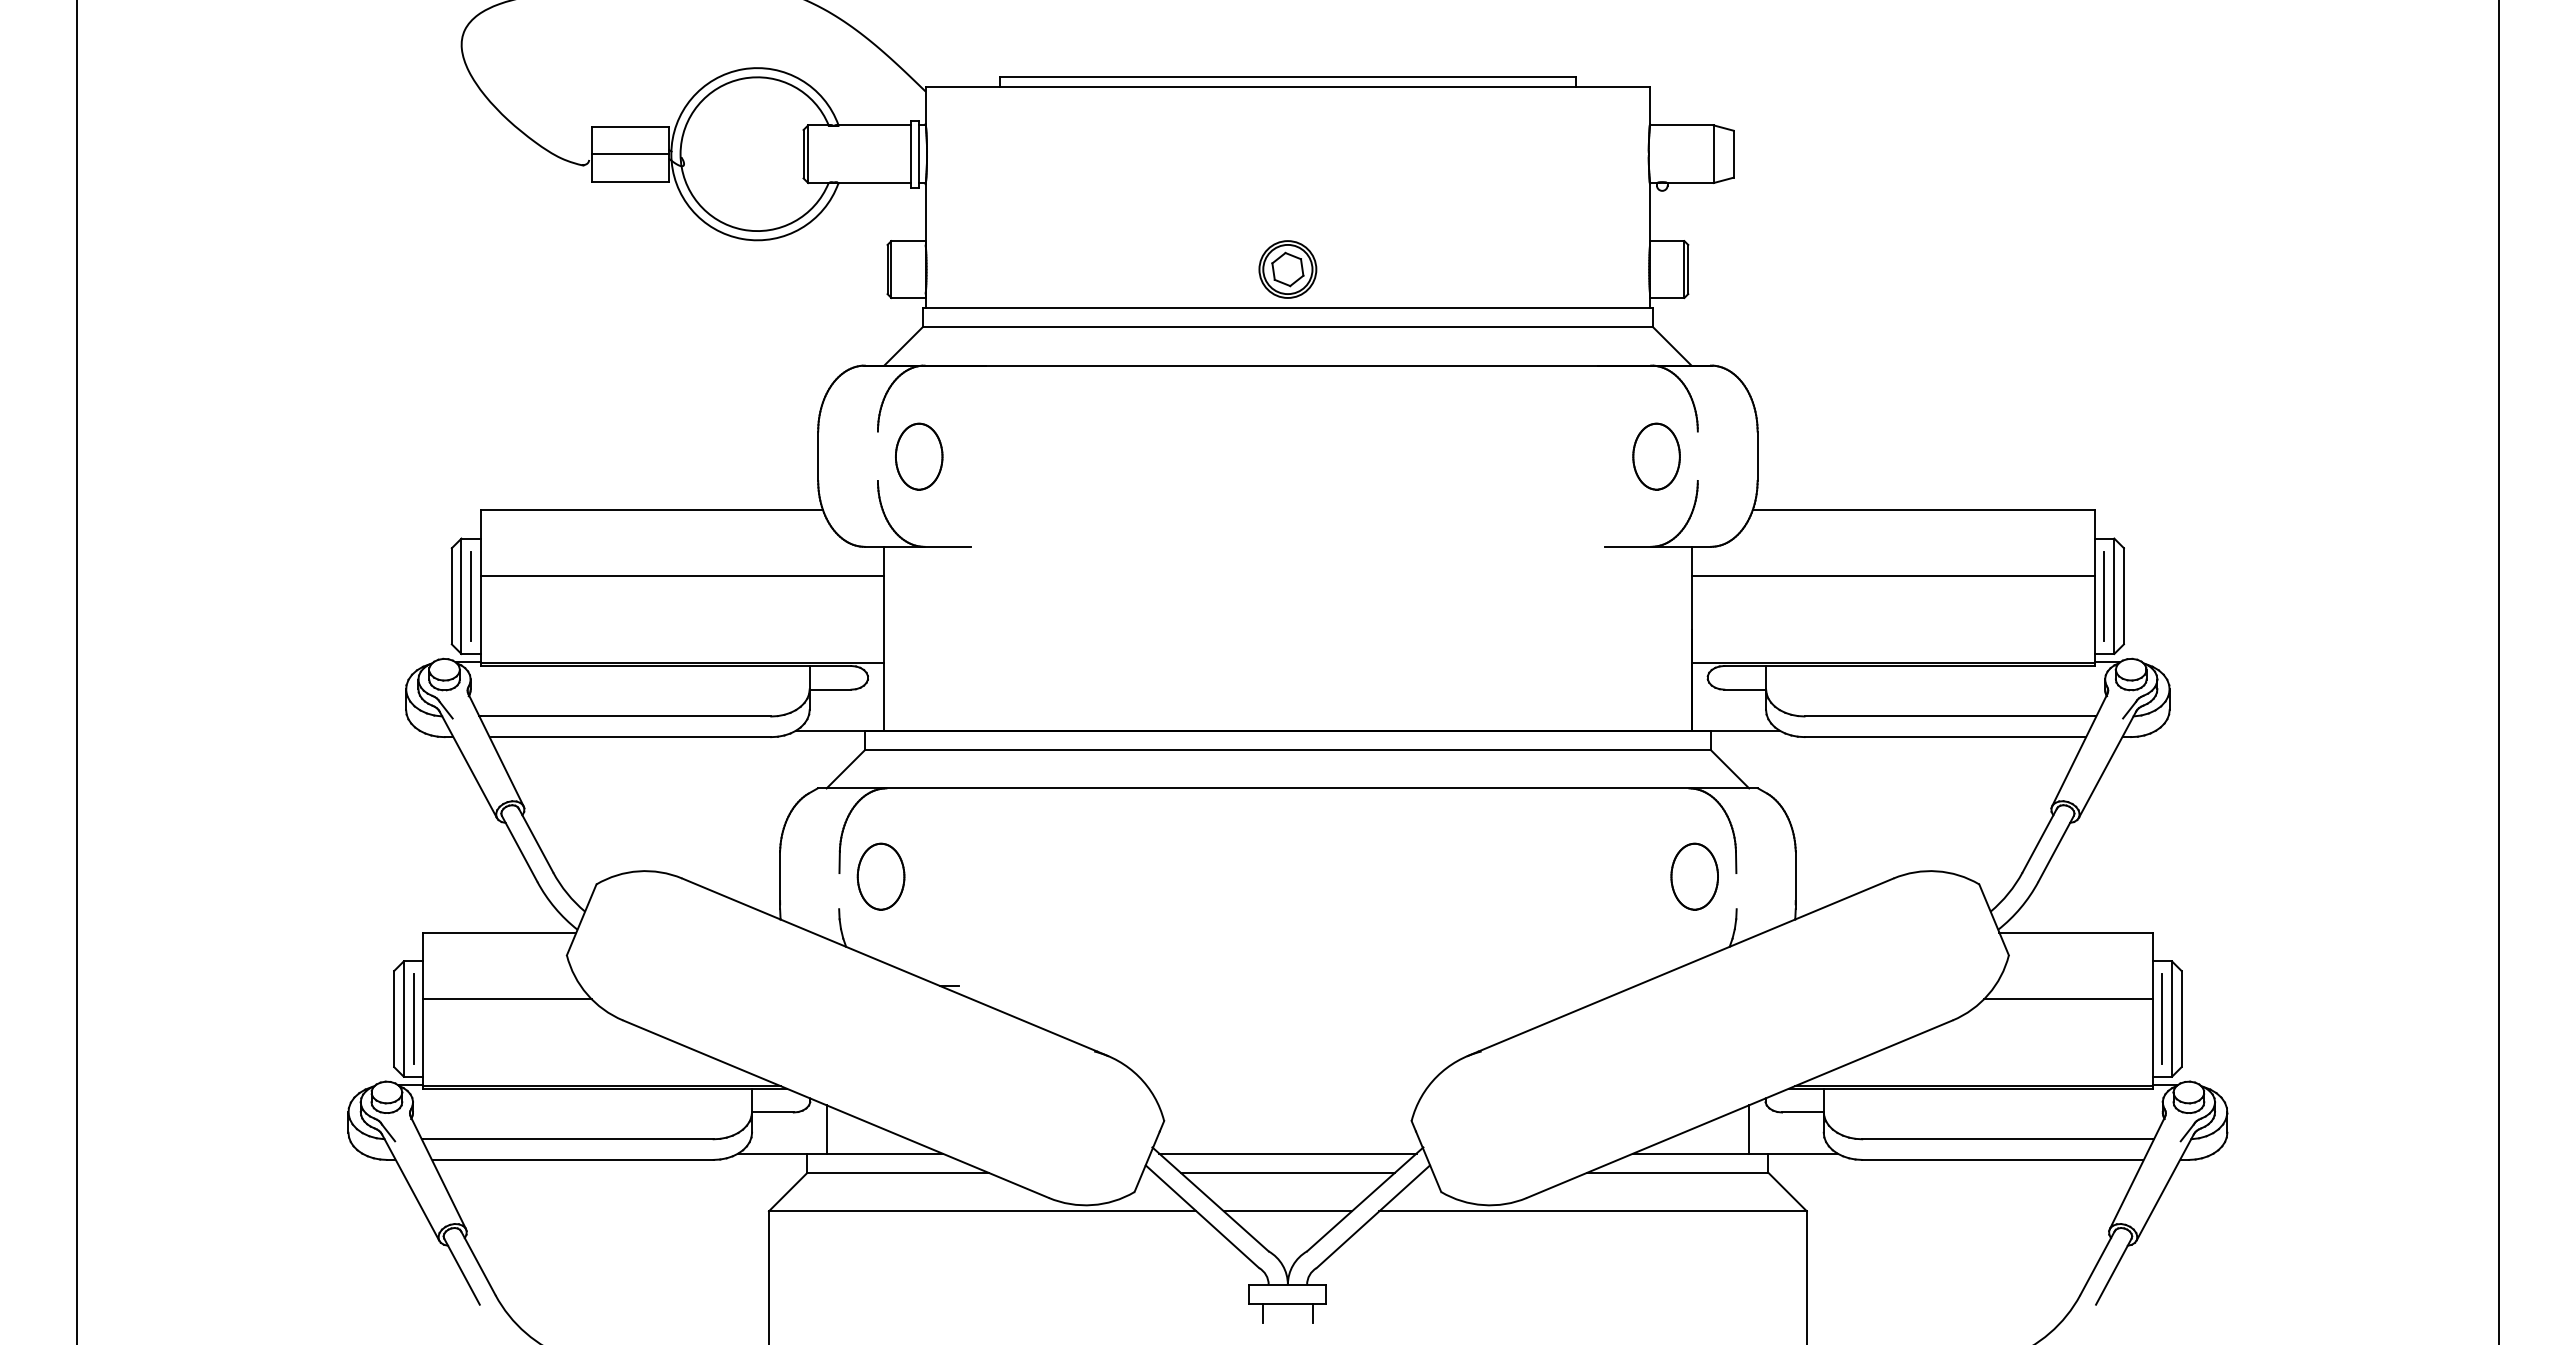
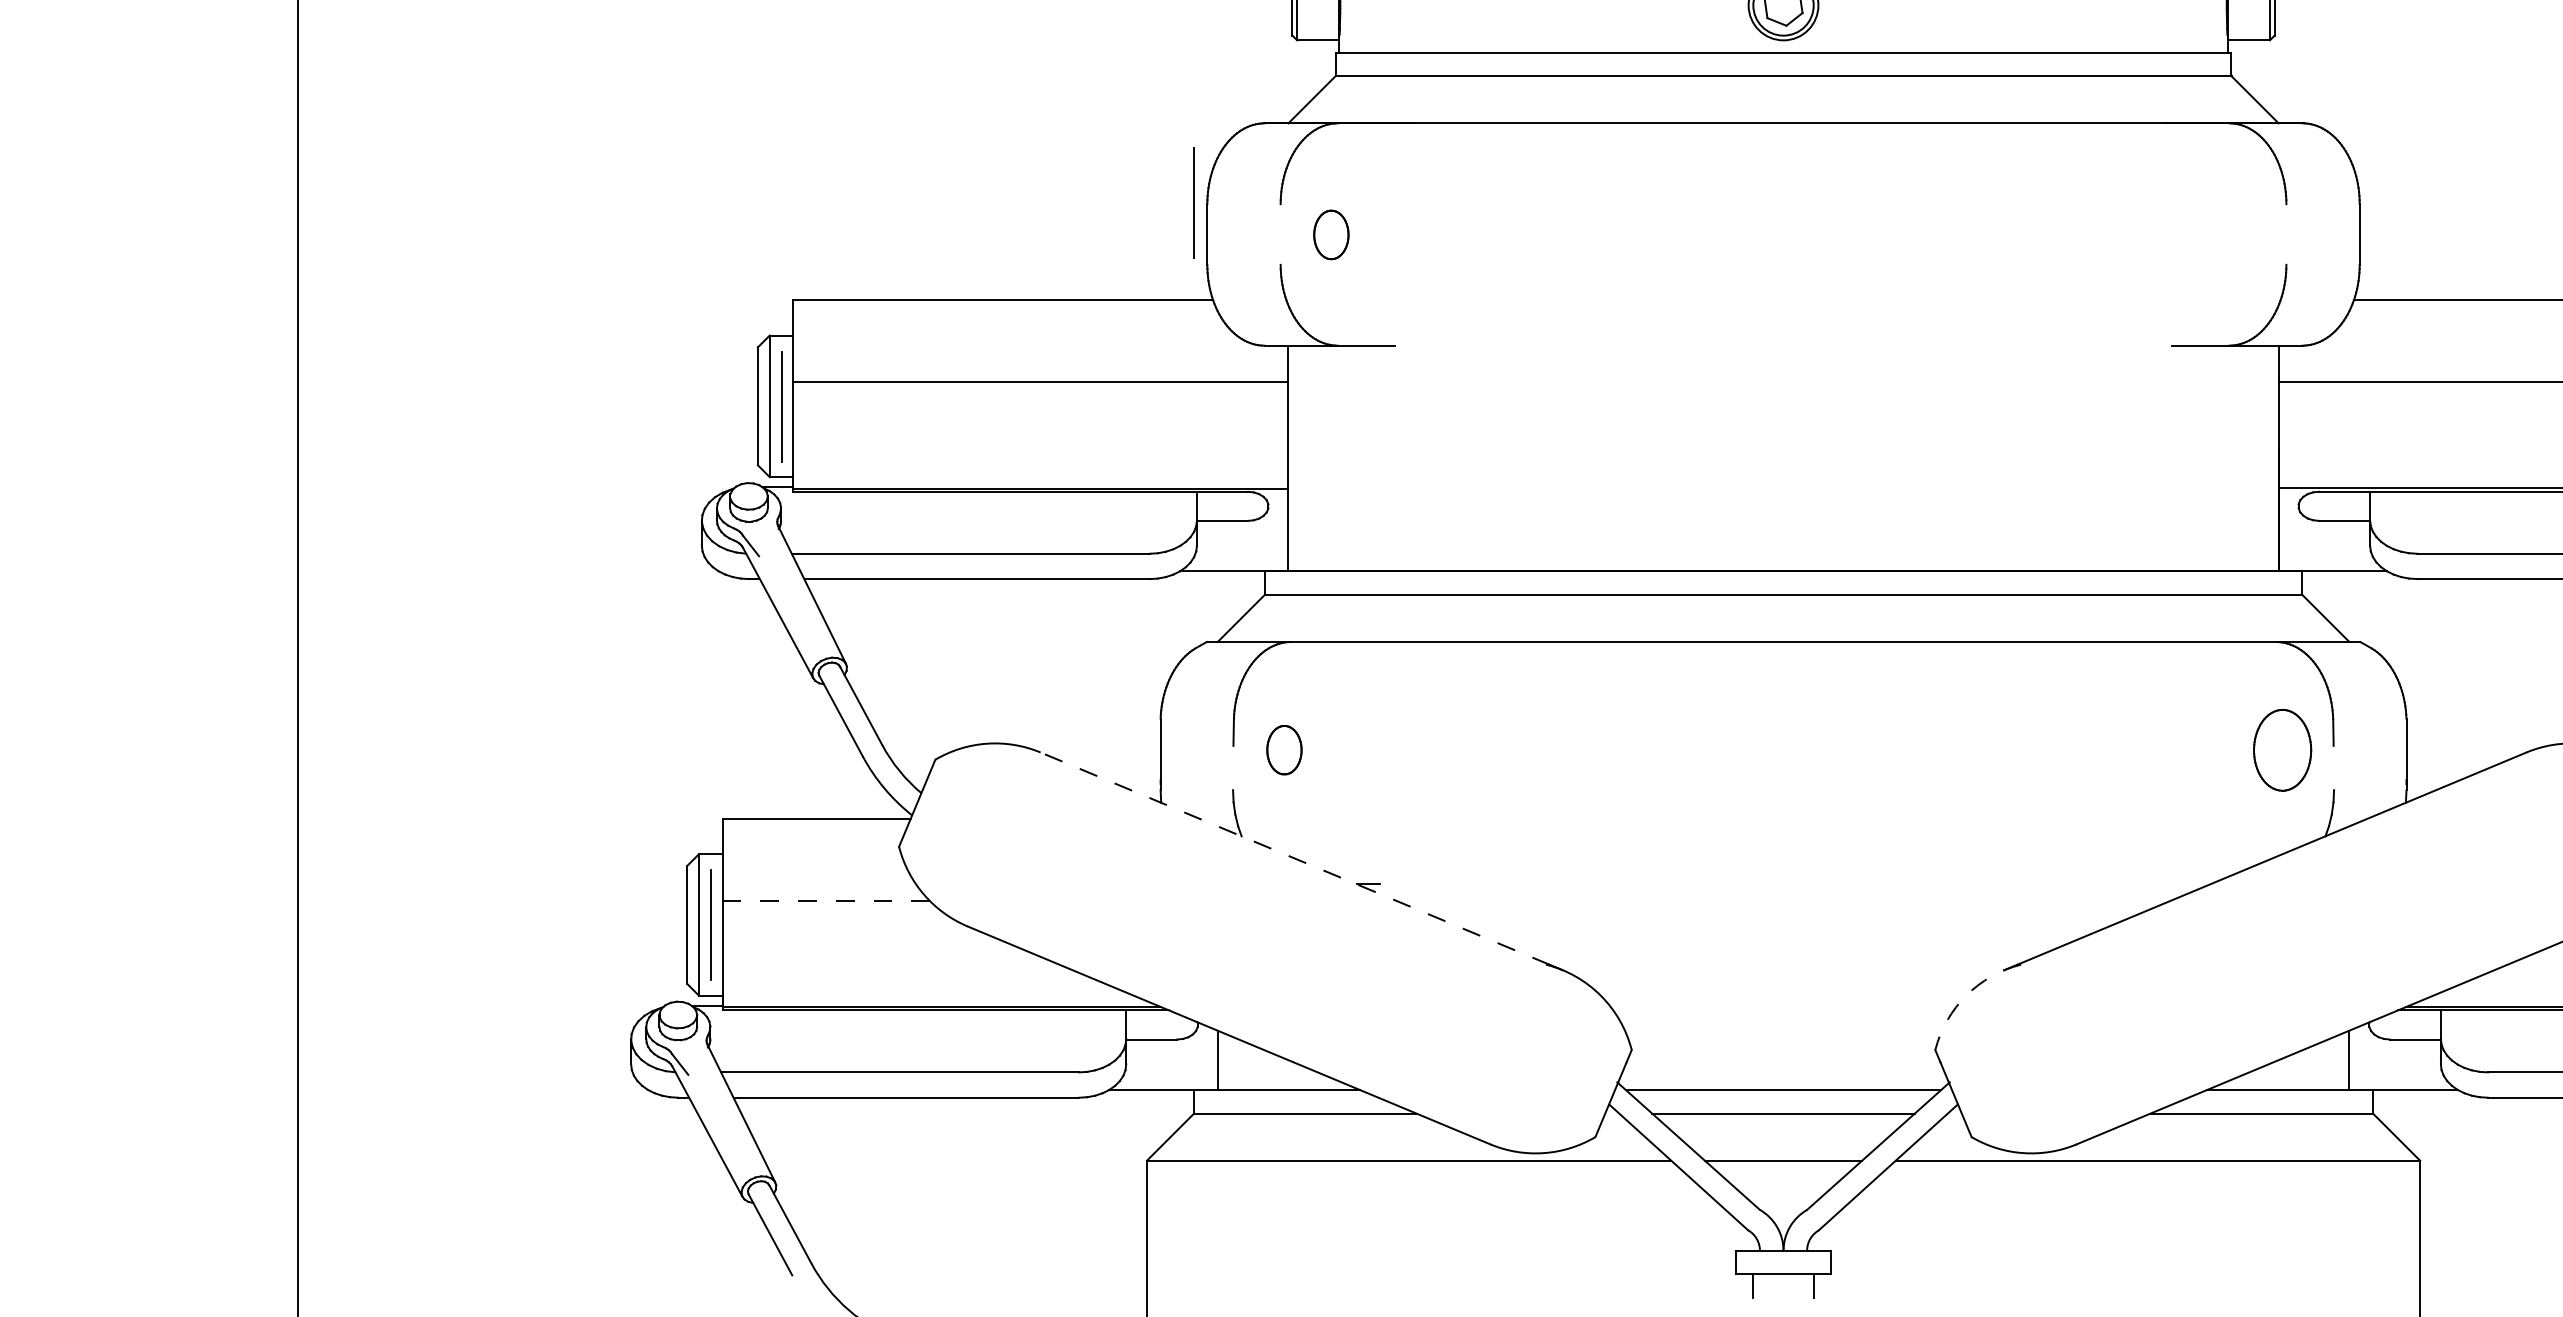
line: (806, 430) -> (1192, 202), added
part: (919, 456) -> (1331, 234), size x0.6
part: (1656, 456) -> (2235, 234), removed
part: (880, 876) -> (1283, 750), size x0.6
line: (889, 965) -> (1294, 859), solid -> dashed
line: (507, 999) -> (826, 900), solid -> dashed
arc: (1437, 1076) -> (1967, 995), solid -> dashed

